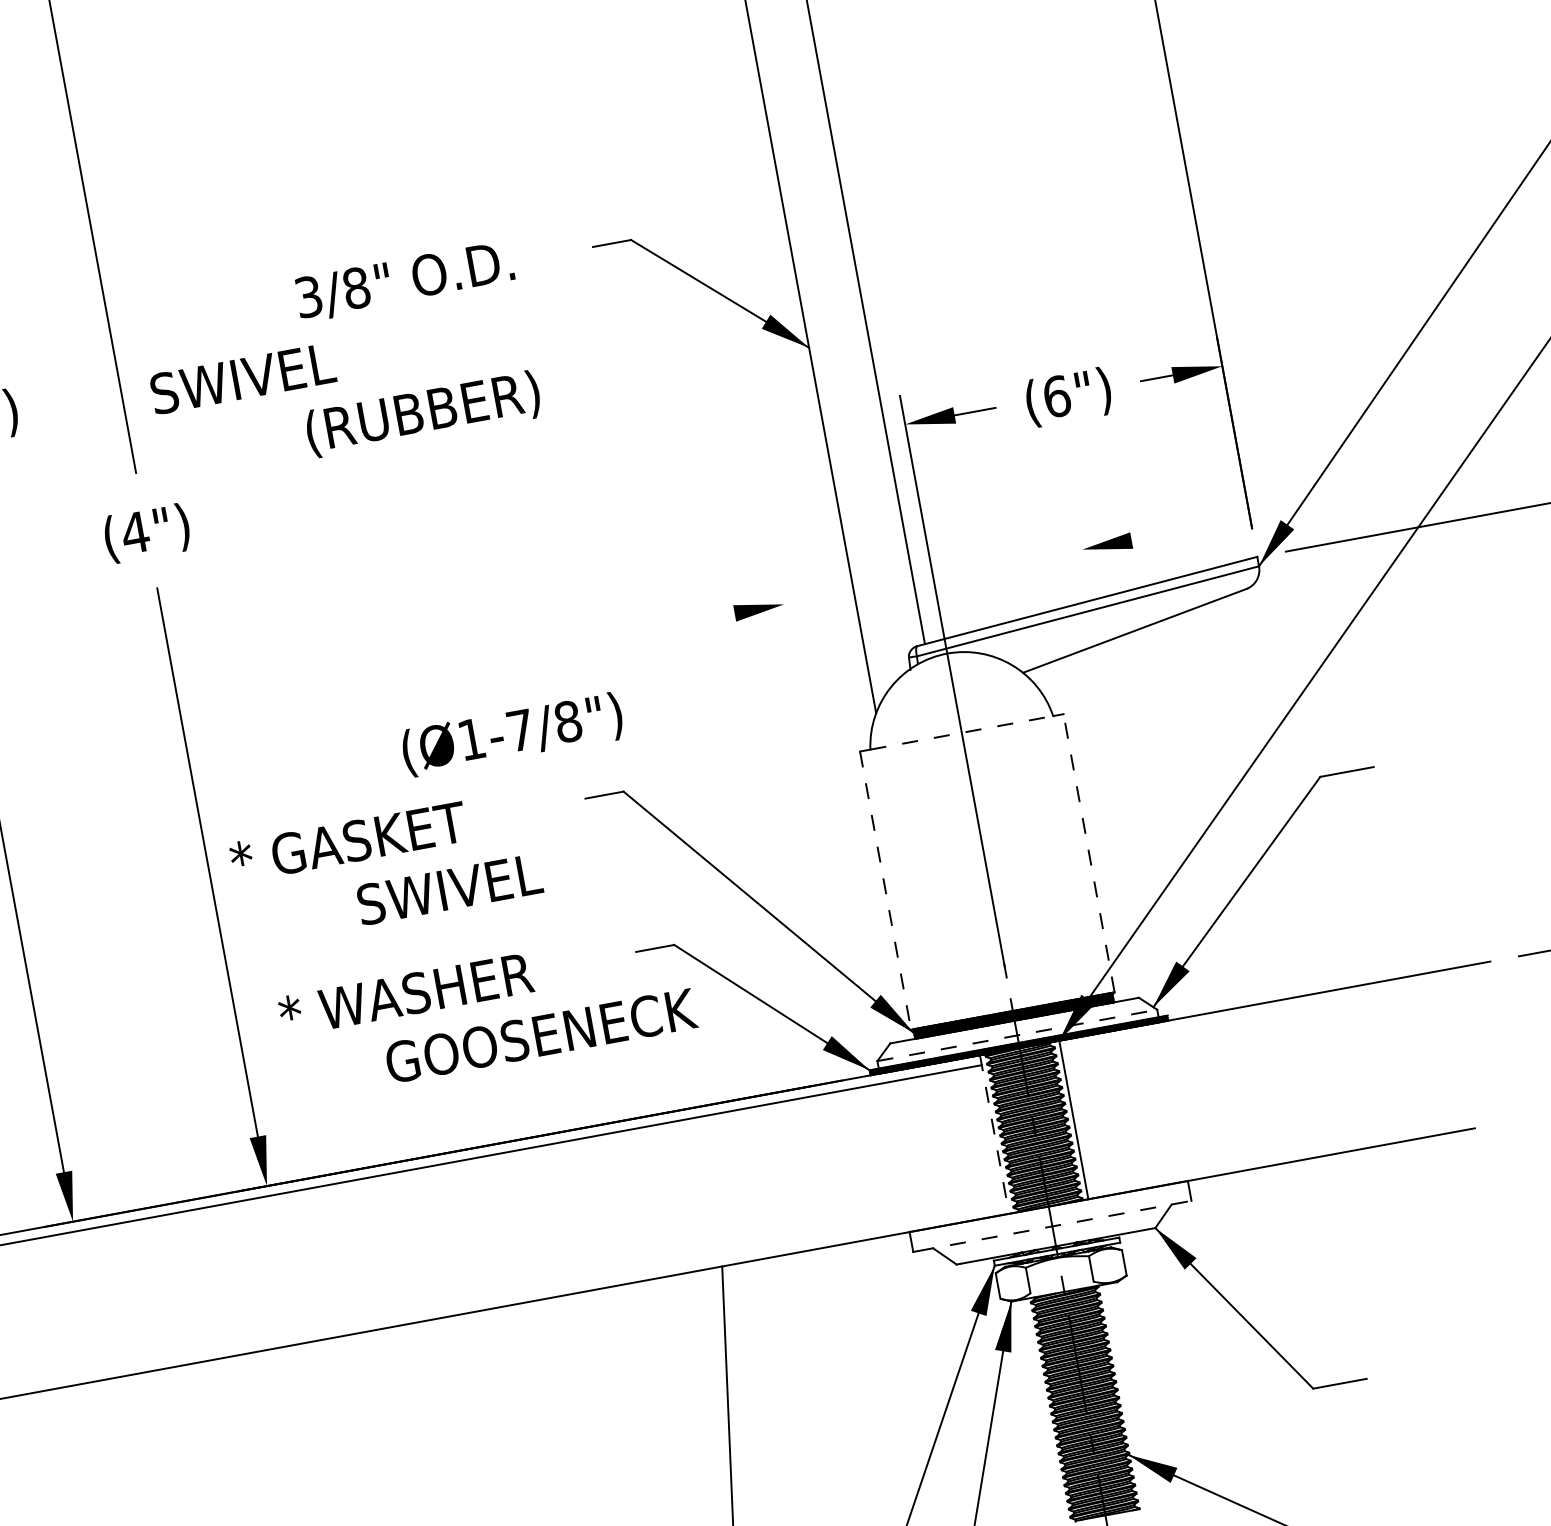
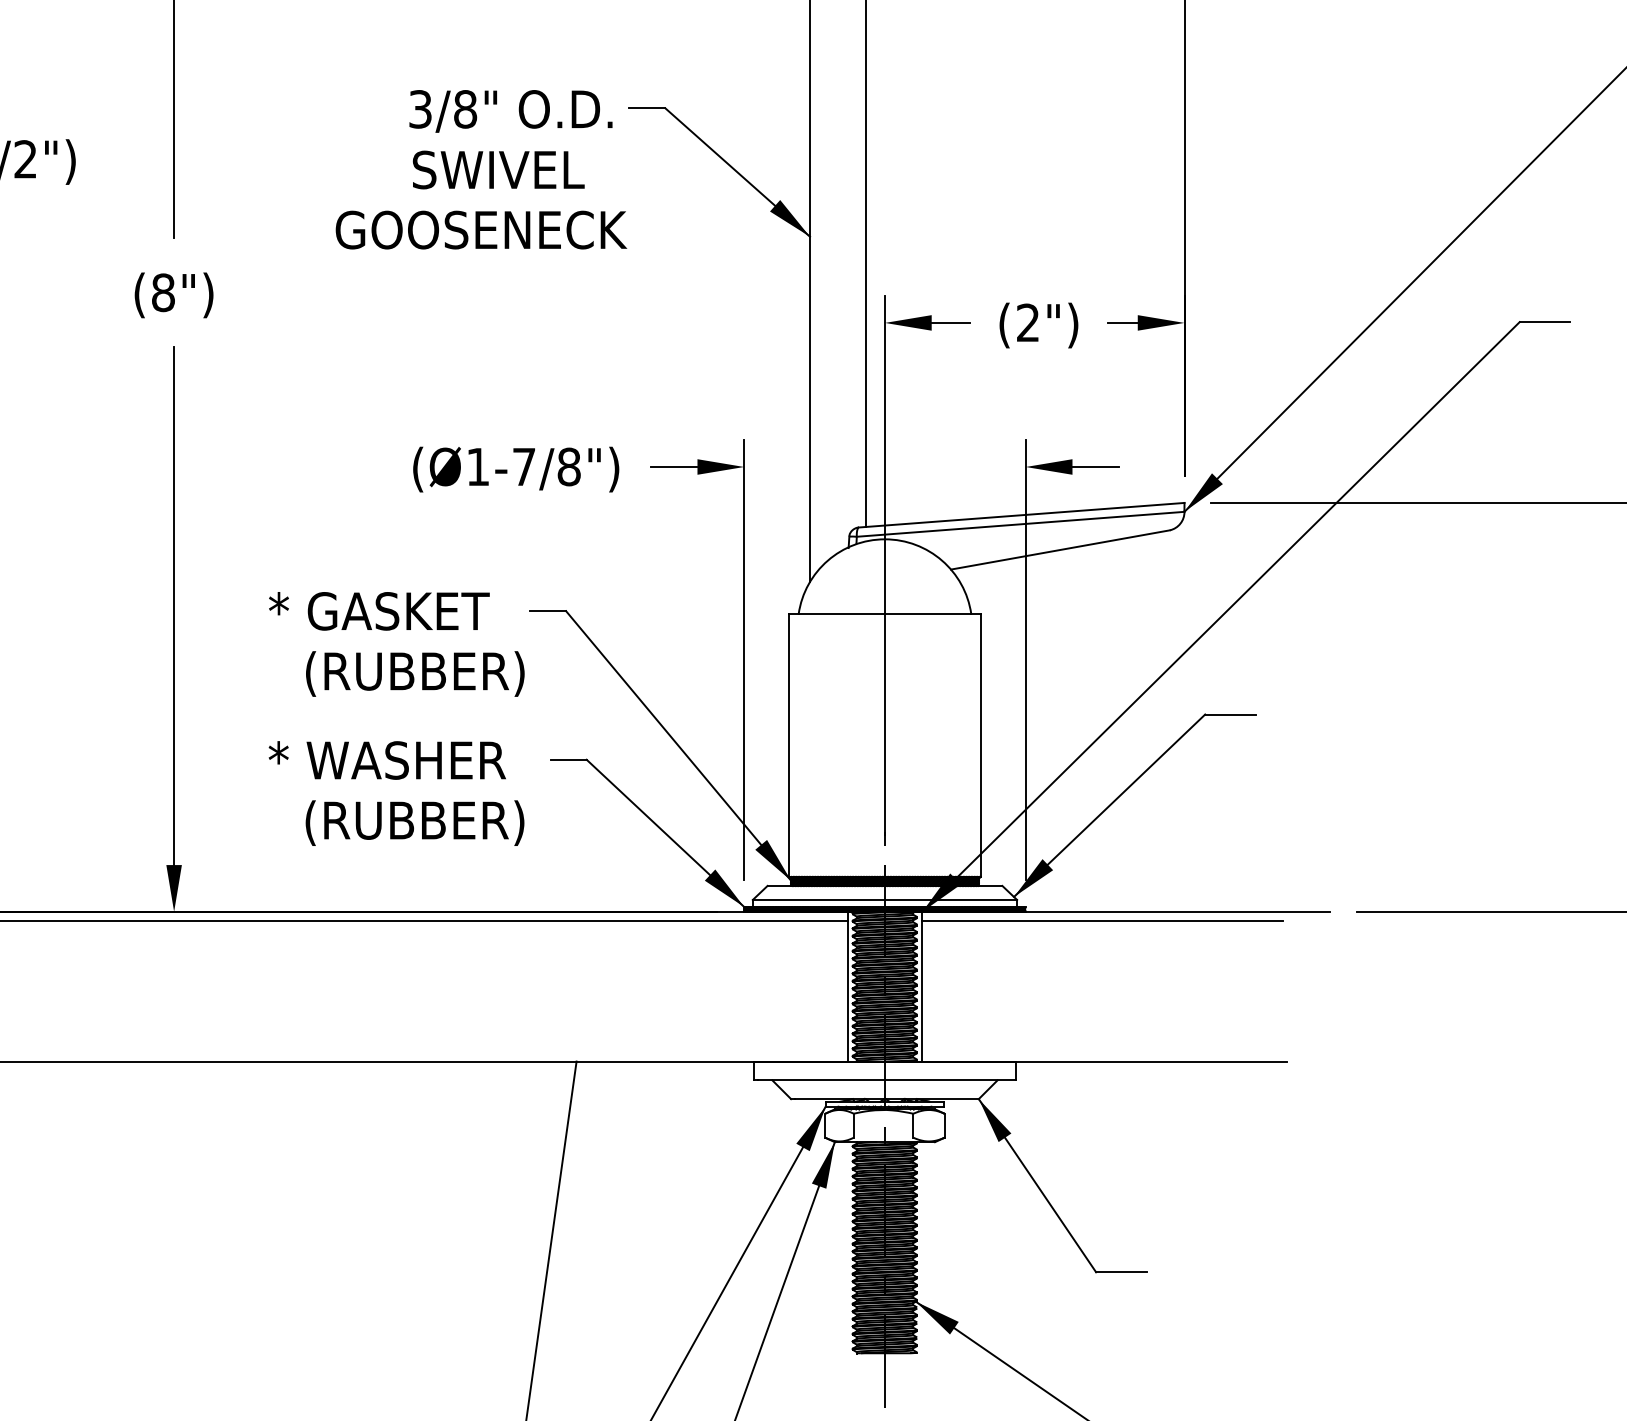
text: (404, 281) -> (510, 111), moved
text: (242, 378) -> (498, 169), moved
text: (1057, 396) -> (1028, 322), (6") -> (2")
text: (460, 407) -> (481, 232), (RUBBER) -> GOOSENECK
text: (135, 532) -> (163, 292), (4") -> (8")
line: (1156, 536) -> (1095, 467), added
line: (709, 618) -> (673, 467), added
line: (962, 733) -> (885, 614), dashed -> solid
text: (512, 734) -> (516, 469), moved
line: (1119, 754) -> (1025, 660), added
line: (822, 809) -> (744, 660), added
text: (348, 842) -> (379, 611), moved
line: (1089, 853) -> (981, 745), dashed -> solid
text: (475, 887) -> (414, 673), SWIVEL -> (RUBBER)
line: (885, 891) -> (788, 746), dashed -> solid
text: (405, 995) -> (386, 760), moved
line: (1251, 1015) -> (1102, 921), added
line: (1017, 1034) -> (885, 899), dashed -> solid
text: (541, 1038) -> (449, 822), GOOSENECK -> (RUBBER)
line: (994, 1134) -> (847, 986), dashed -> solid
line: (1055, 1226) -> (887, 1080), dashed -> solid

